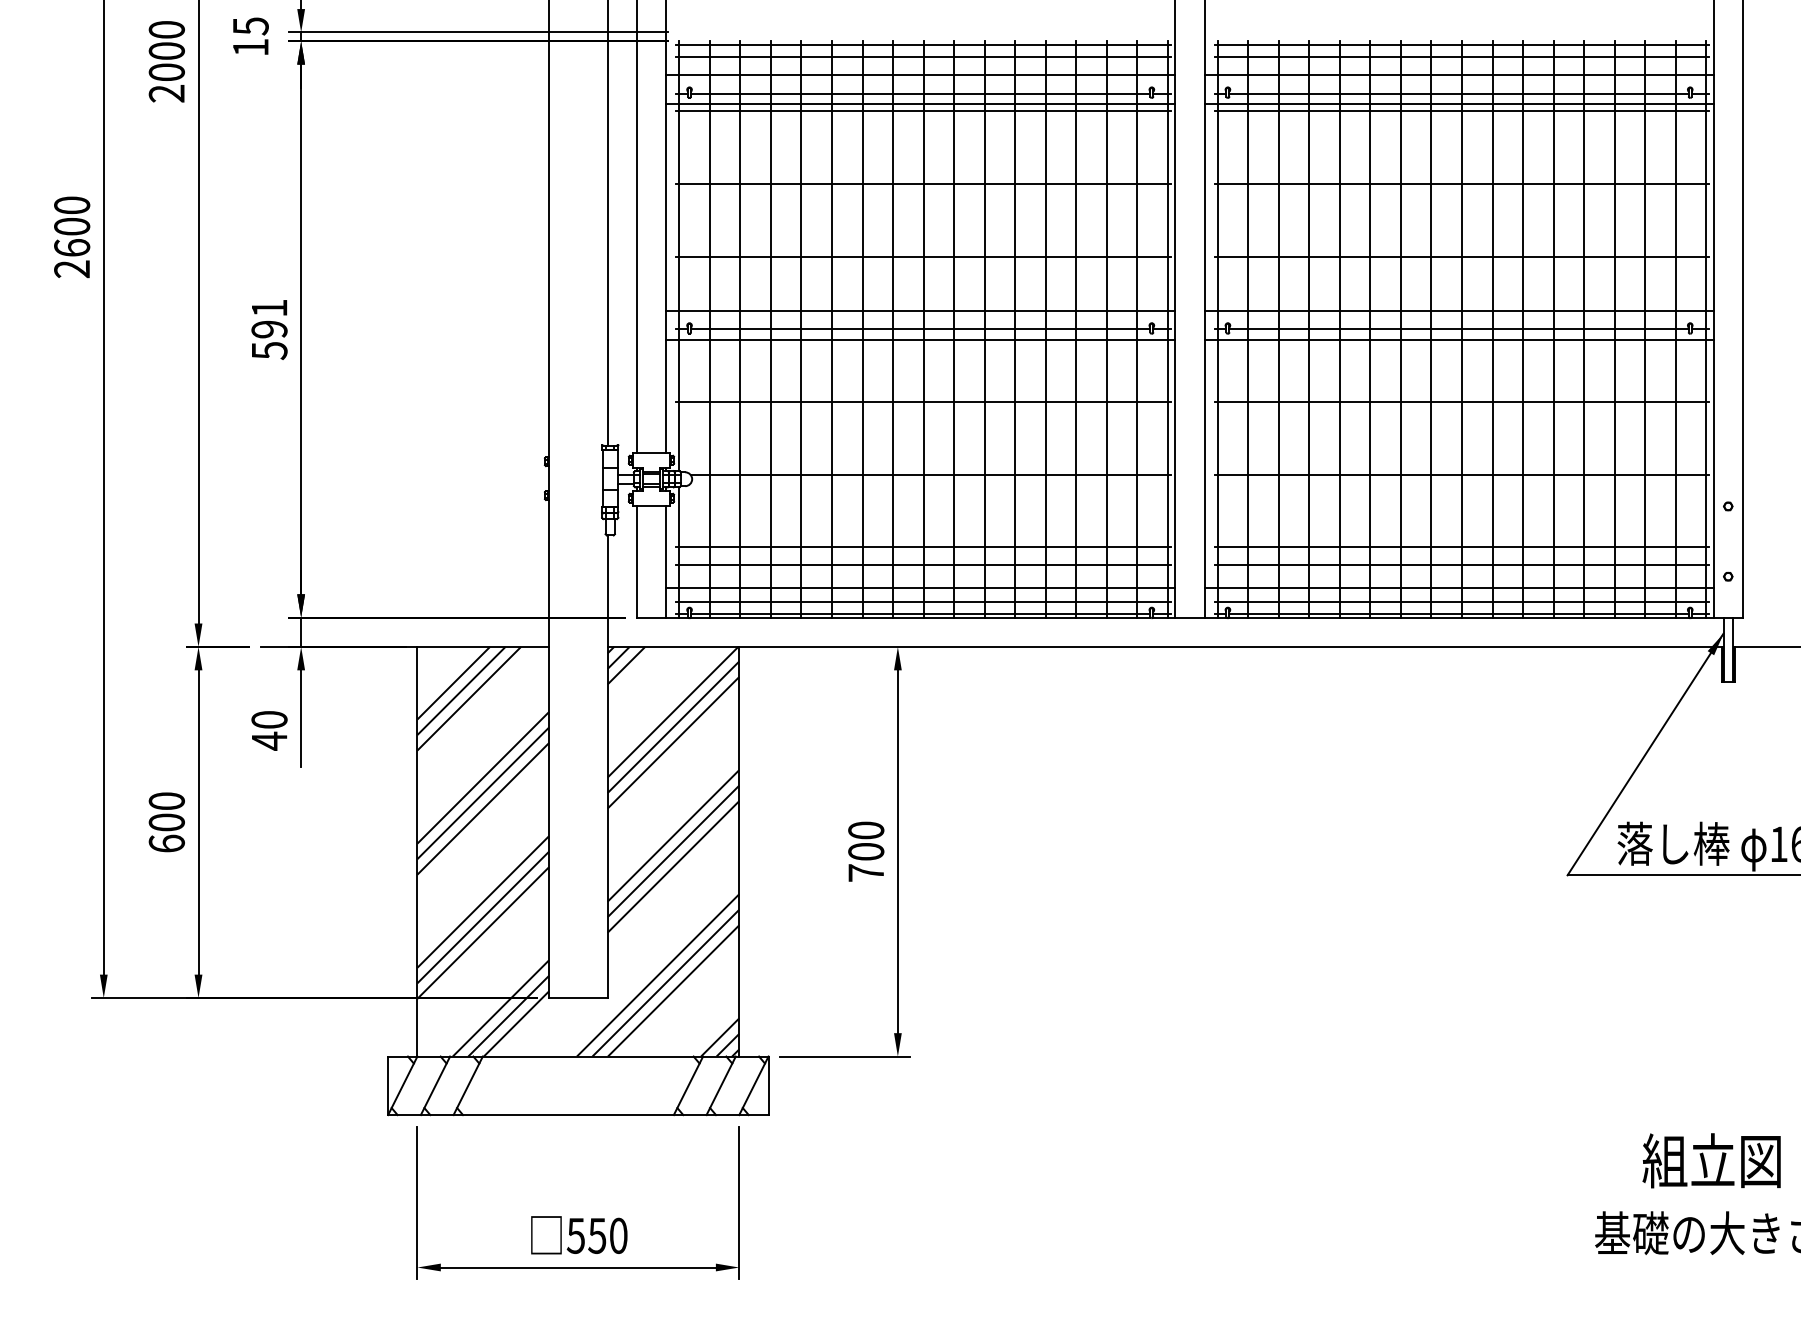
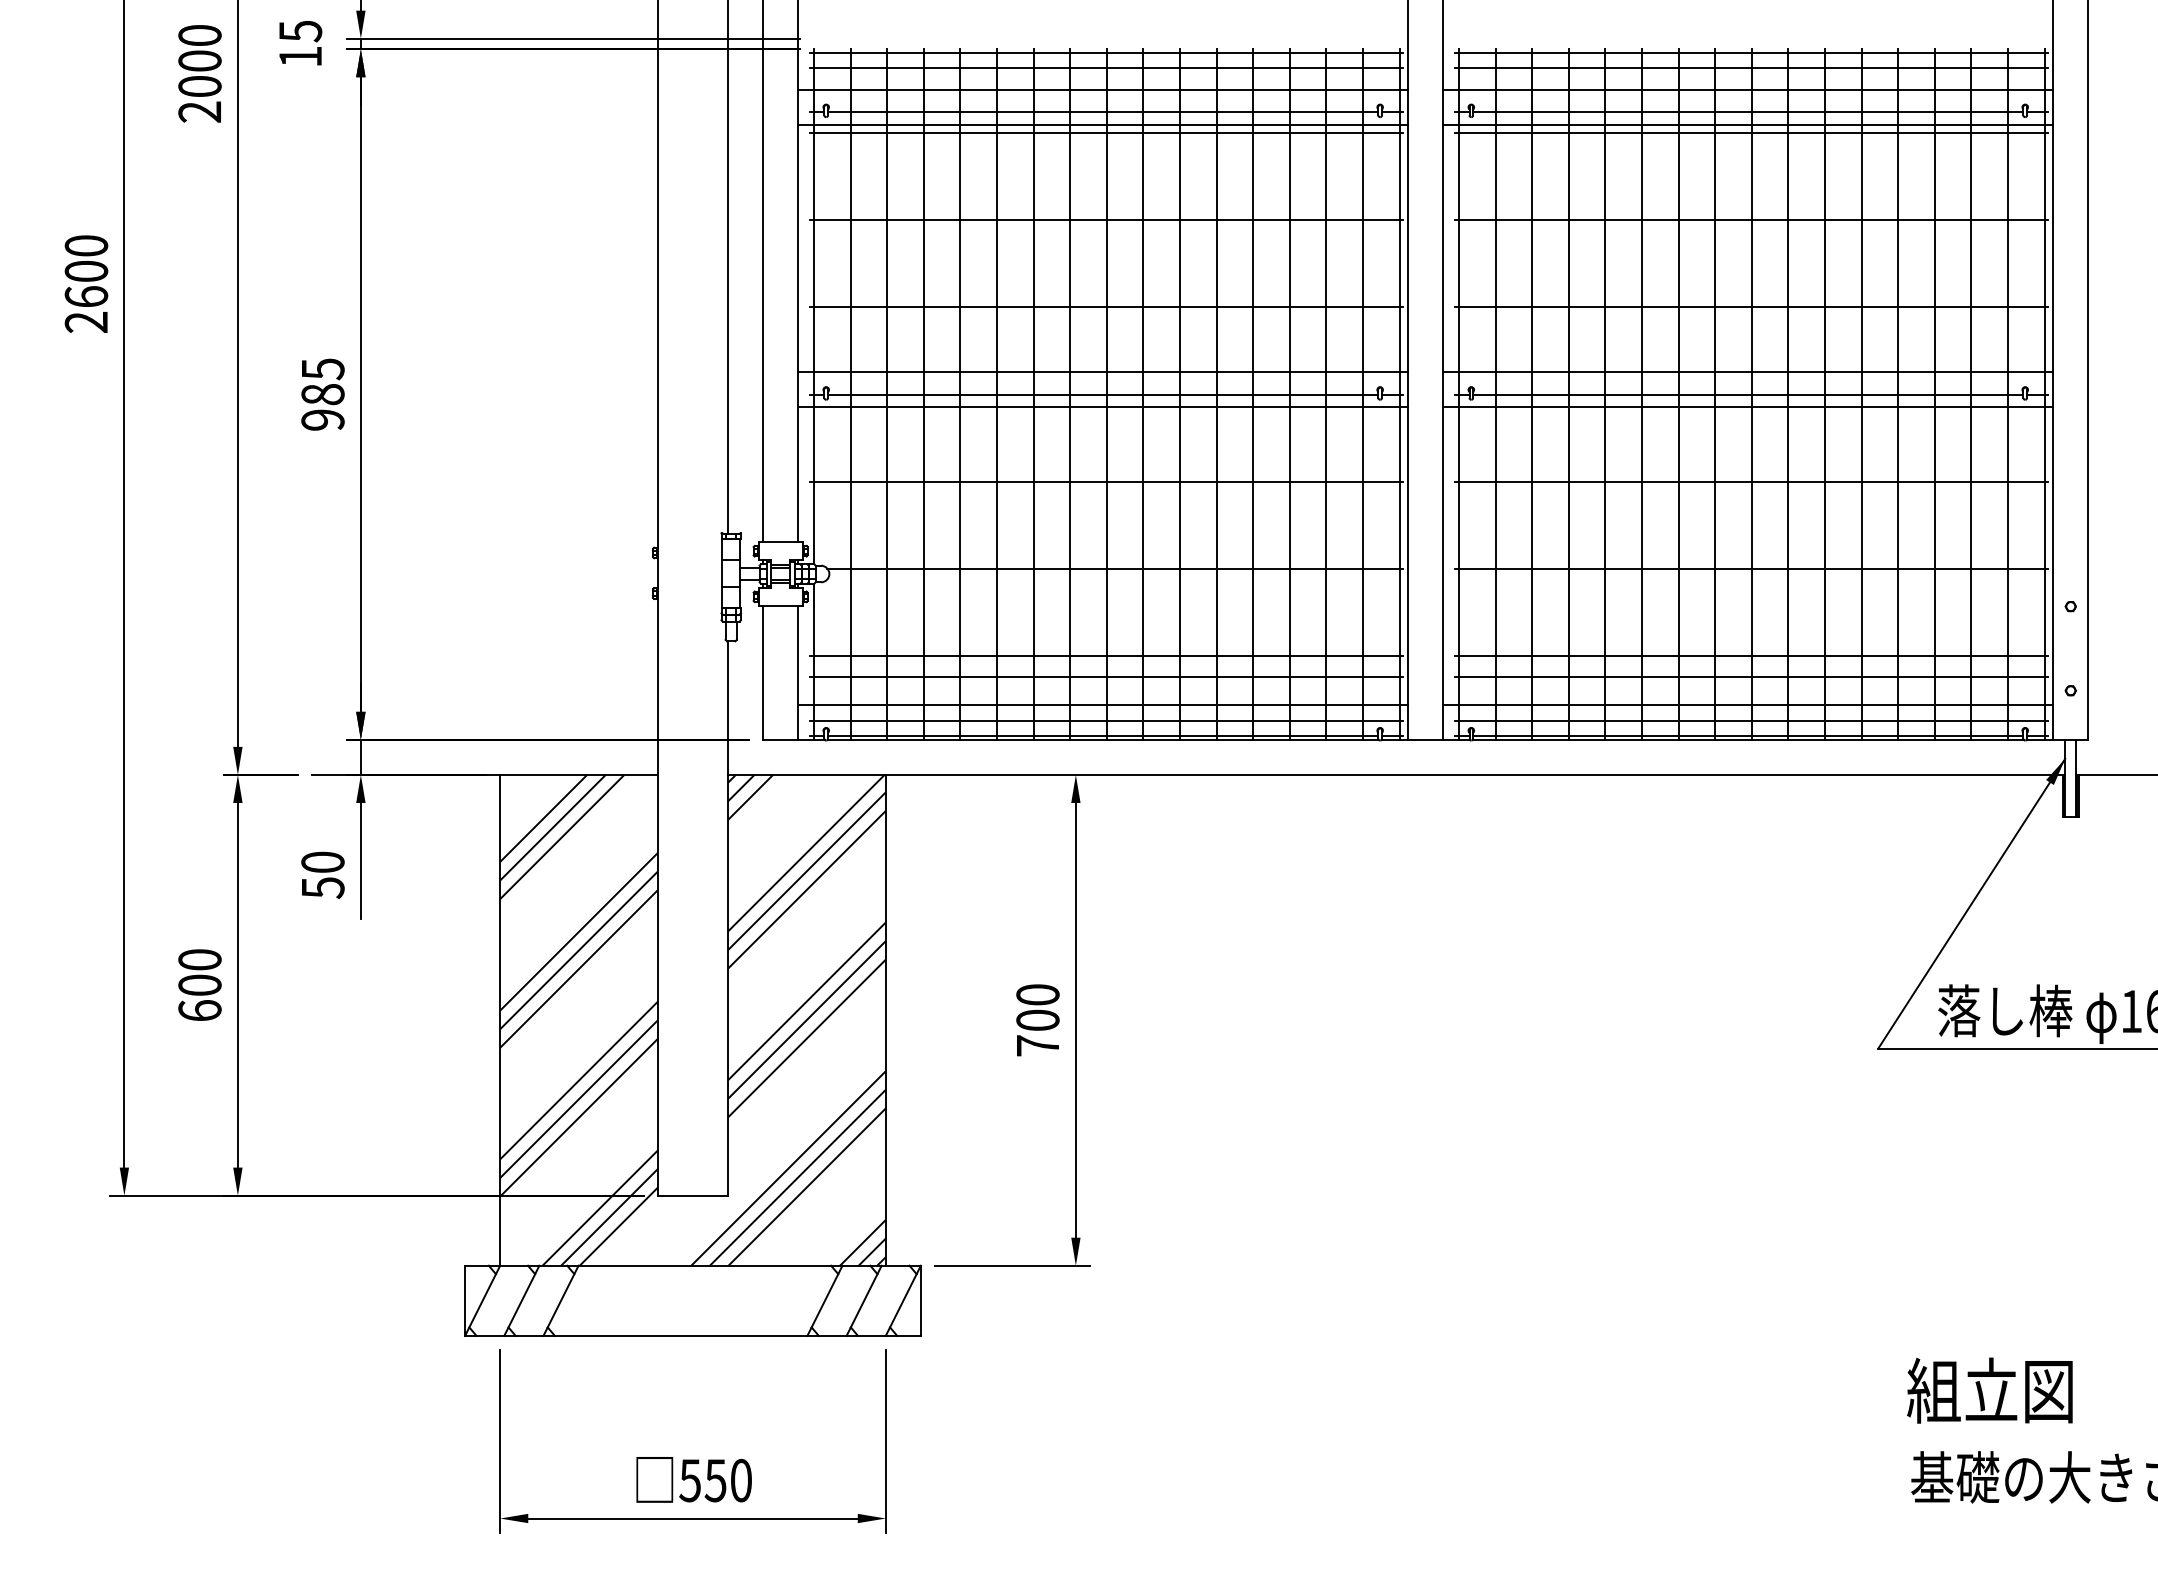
text: (269, 329) -> (322, 394), 591 -> 985
text: (269, 740) -> (323, 887), 40 -> 50
text: (1711, 1160) -> (1989, 1390), moved

